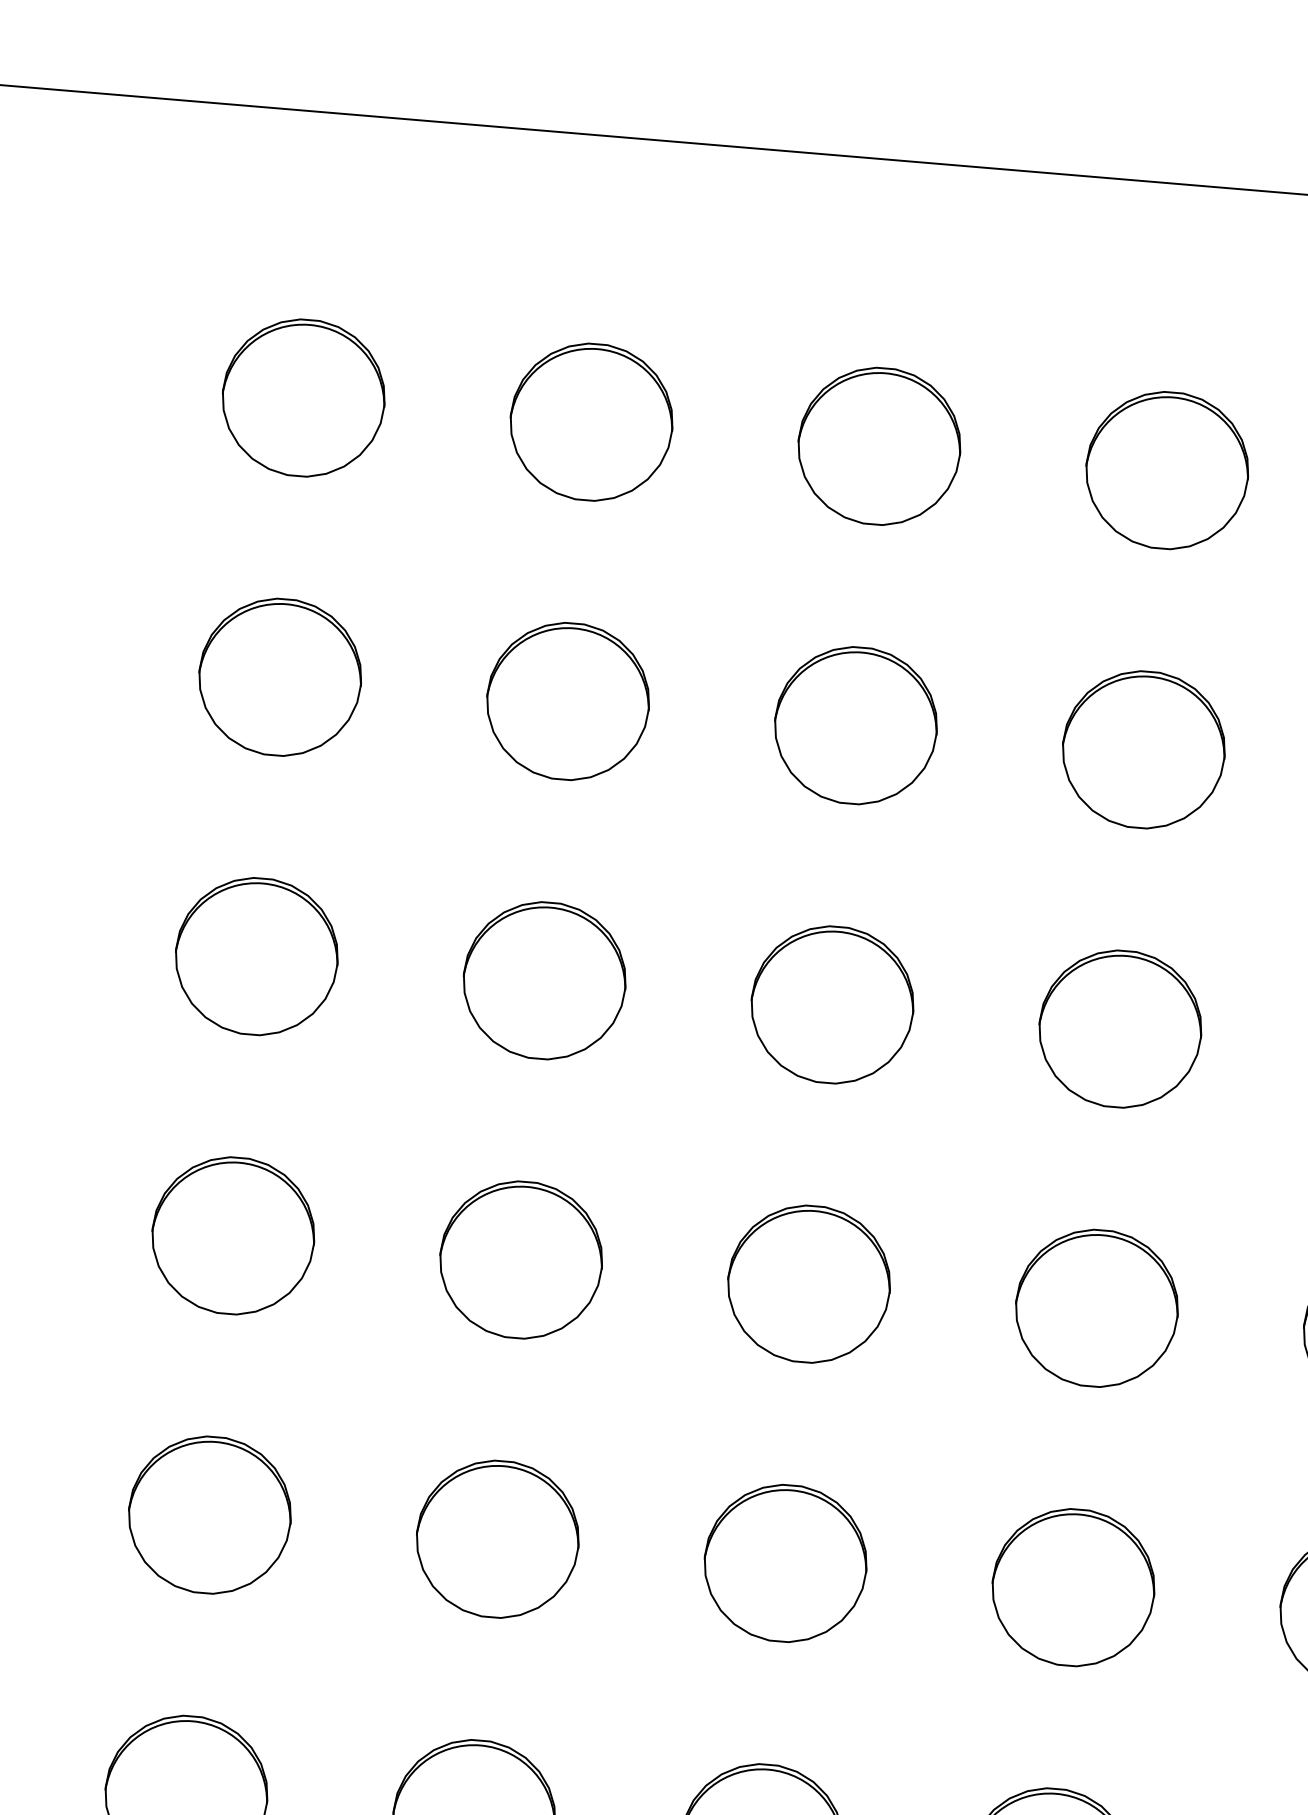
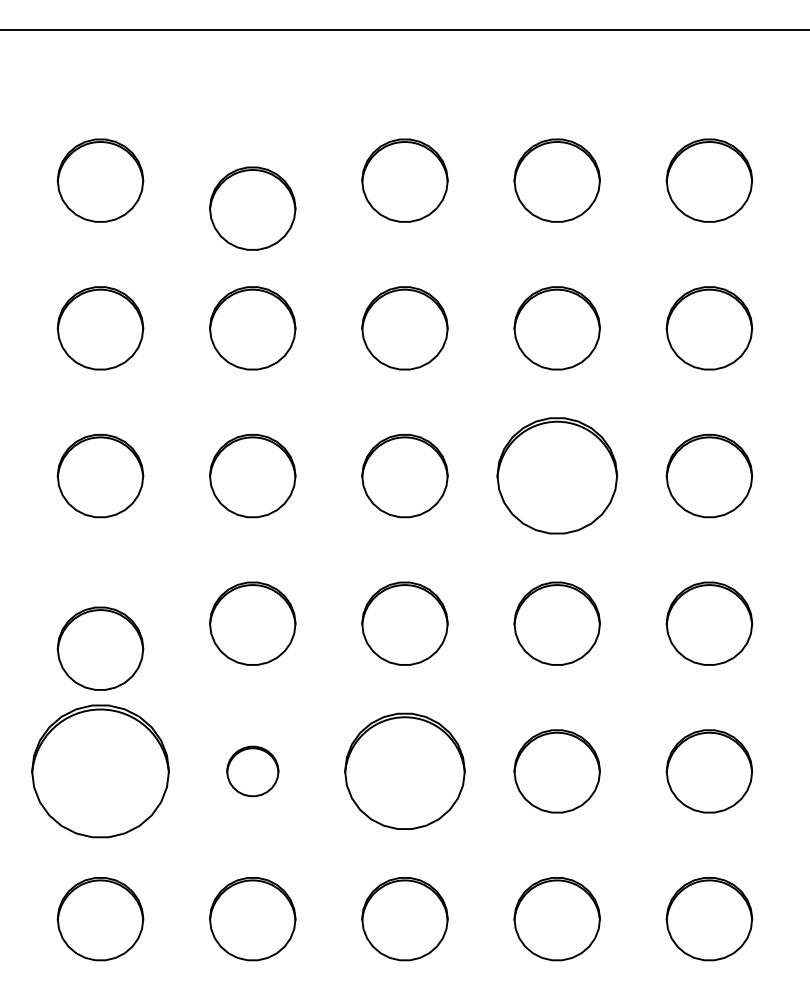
part: (591, 421) -> (252, 208), moved
part: (1118, 1029) -> (556, 476), size x1.4
part: (233, 1235) -> (100, 648), moved
part: (209, 1515) -> (100, 771), size x1.6
part: (497, 1539) -> (252, 771), size x0.6
part: (784, 1563) -> (404, 771), size x1.4

